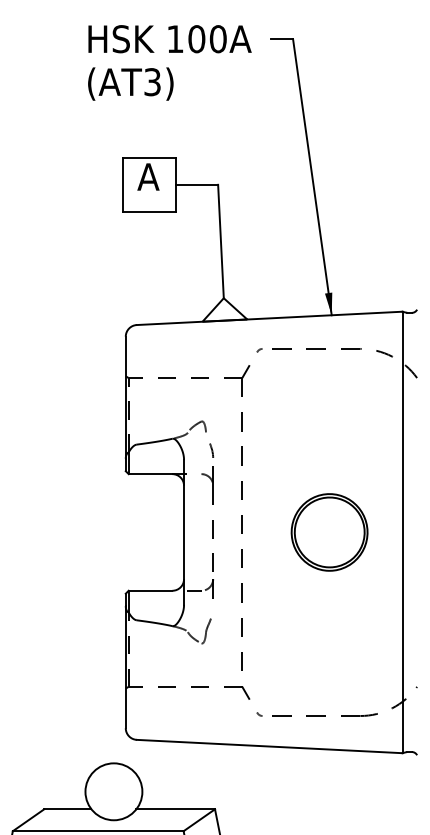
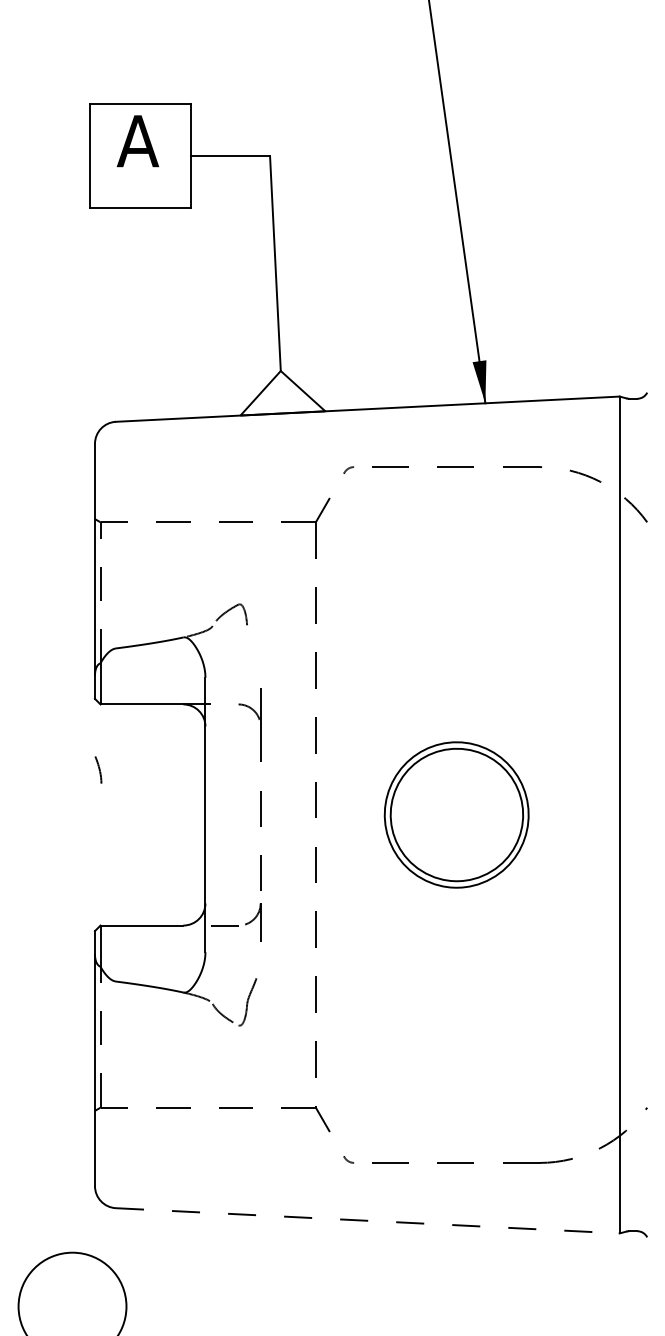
line: (211, 450) -> (98, 769), moved
part: (329, 532) -> (456, 815), moved
line: (270, 746) -> (369, 1220), solid -> dashed

